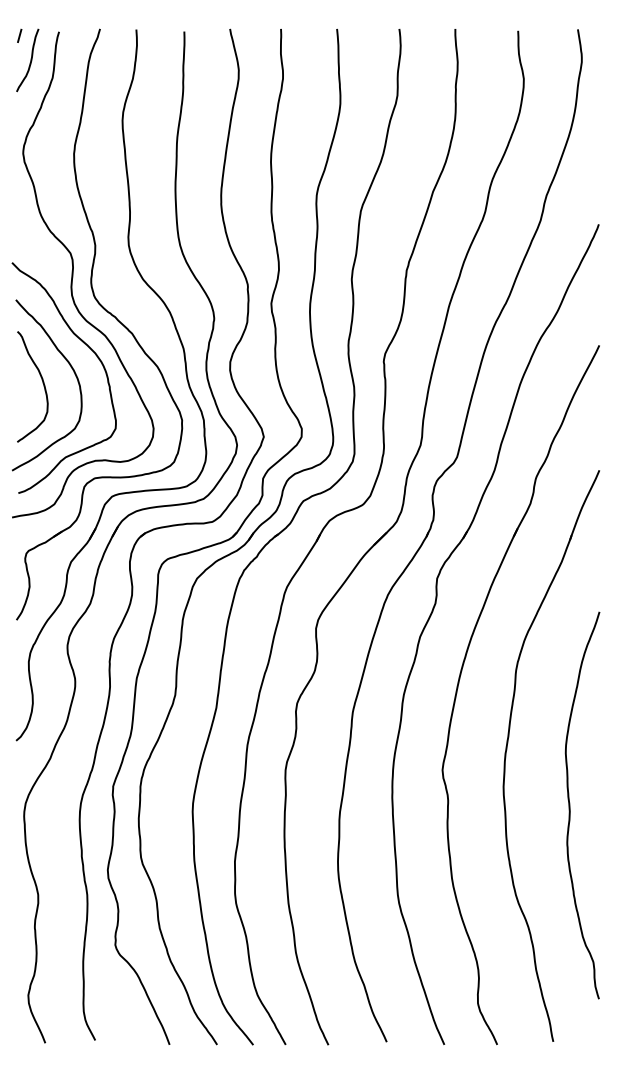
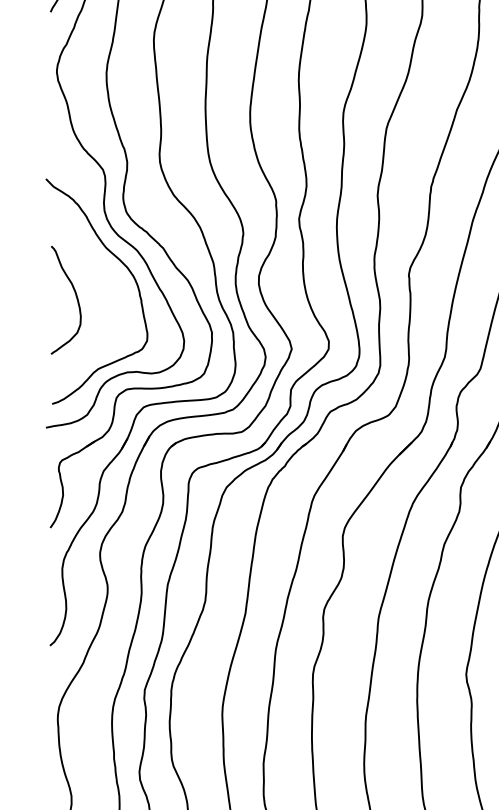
curve: (73, 372) -> (105, 286), removed

